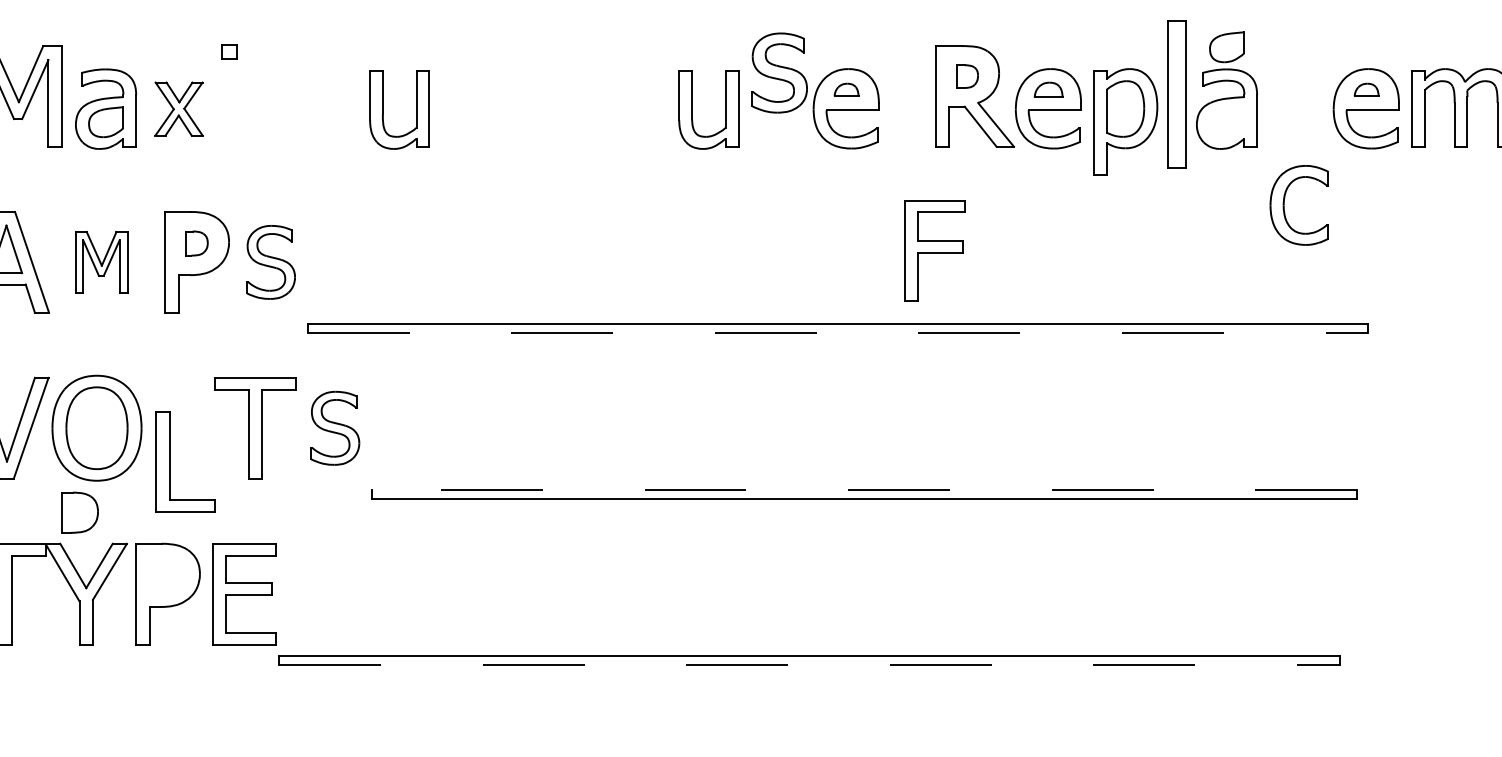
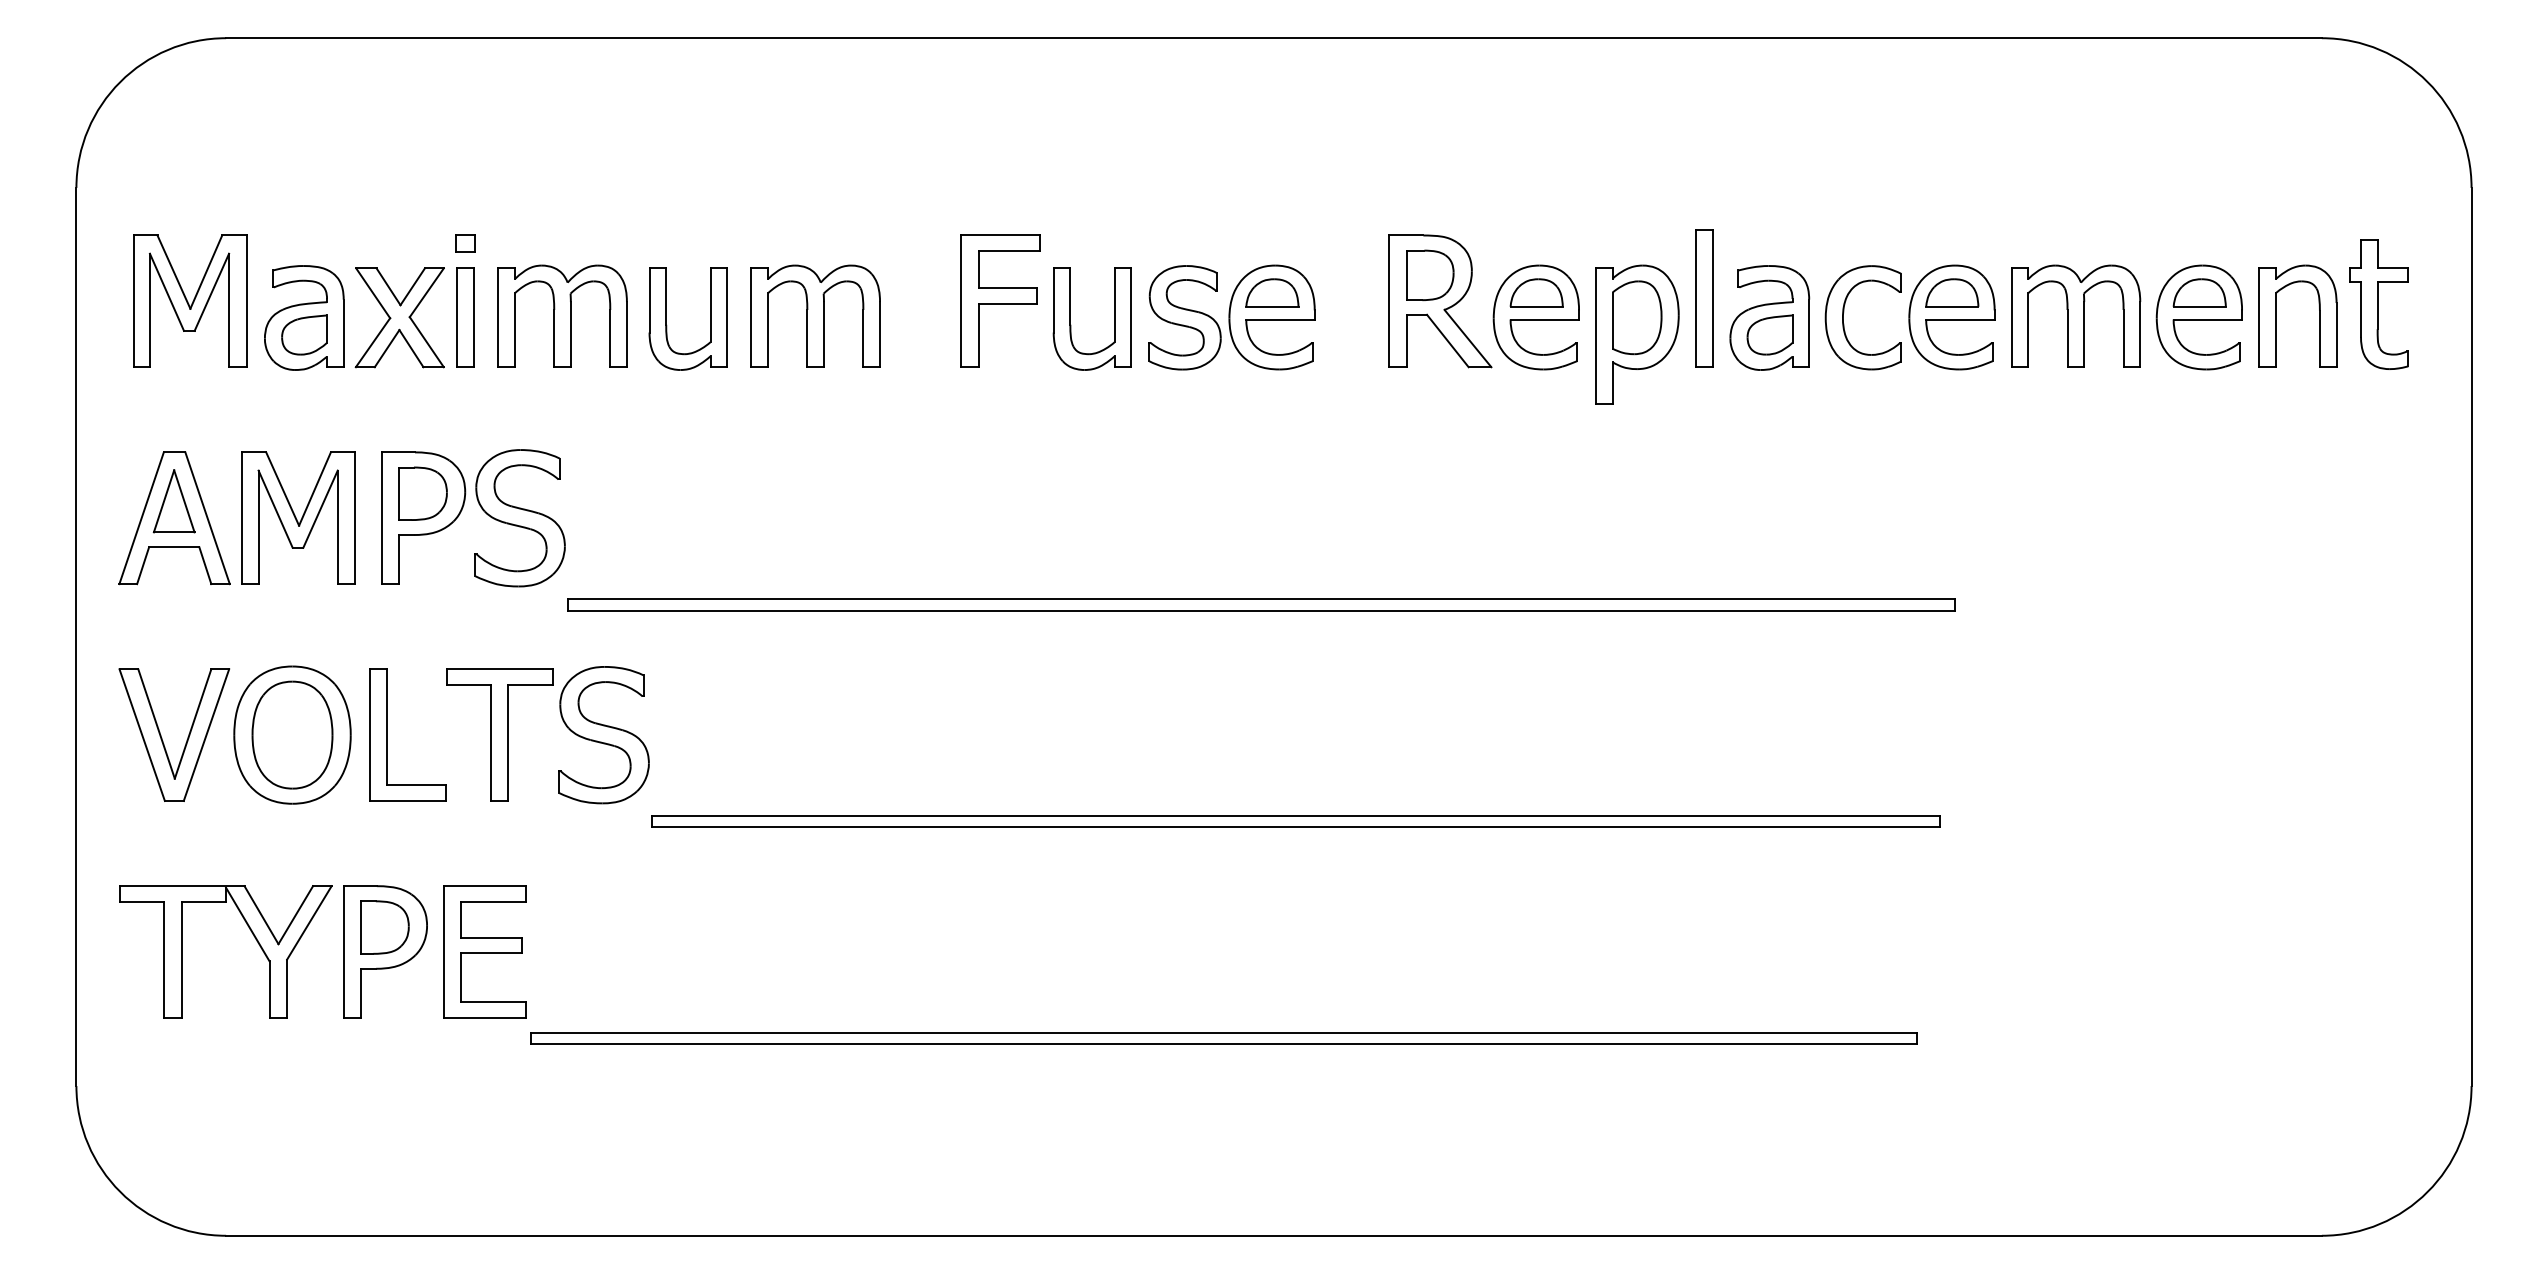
part: (1226, 46) -> (1769, 334), moved
part: (779, 72) -> (1184, 317), moved
part: (967, 76) -> (1430, 275), size x1.67
part: (846, 89) -> (1272, 292), size x1.67
part: (1048, 89) -> (1536, 292), size x1.43
part: (1366, 89) -> (1952, 292), size x1.67
part: (1177, 94) -> (1704, 298), size x0.71
part: (303, 107) -> (562, 315), added
part: (497, 107) -> (815, 315), added
part: (178, 108) -> (399, 317), size x1.43
part: (229, 108) -> (465, 317), added
part: (1284, 201) -> (1844, 312), moved
part: (196, 243) -> (422, 493), size x1.67
part: (934, 250) -> (1000, 300), moved
part: (101, 261) -> (298, 517), size x1.67
part: (270, 262) -> (519, 518), size x1.43
line: (838, 332) -> (1261, 610), dashed -> solid
part: (334, 428) -> (603, 735), size x1.43
part: (169, 461) -> (387, 734), moved
line: (864, 490) -> (1295, 816), dashed -> solid
part: (79, 512) -> (384, 927), moved
line: (809, 664) -> (1224, 1044), dashed -> solid

